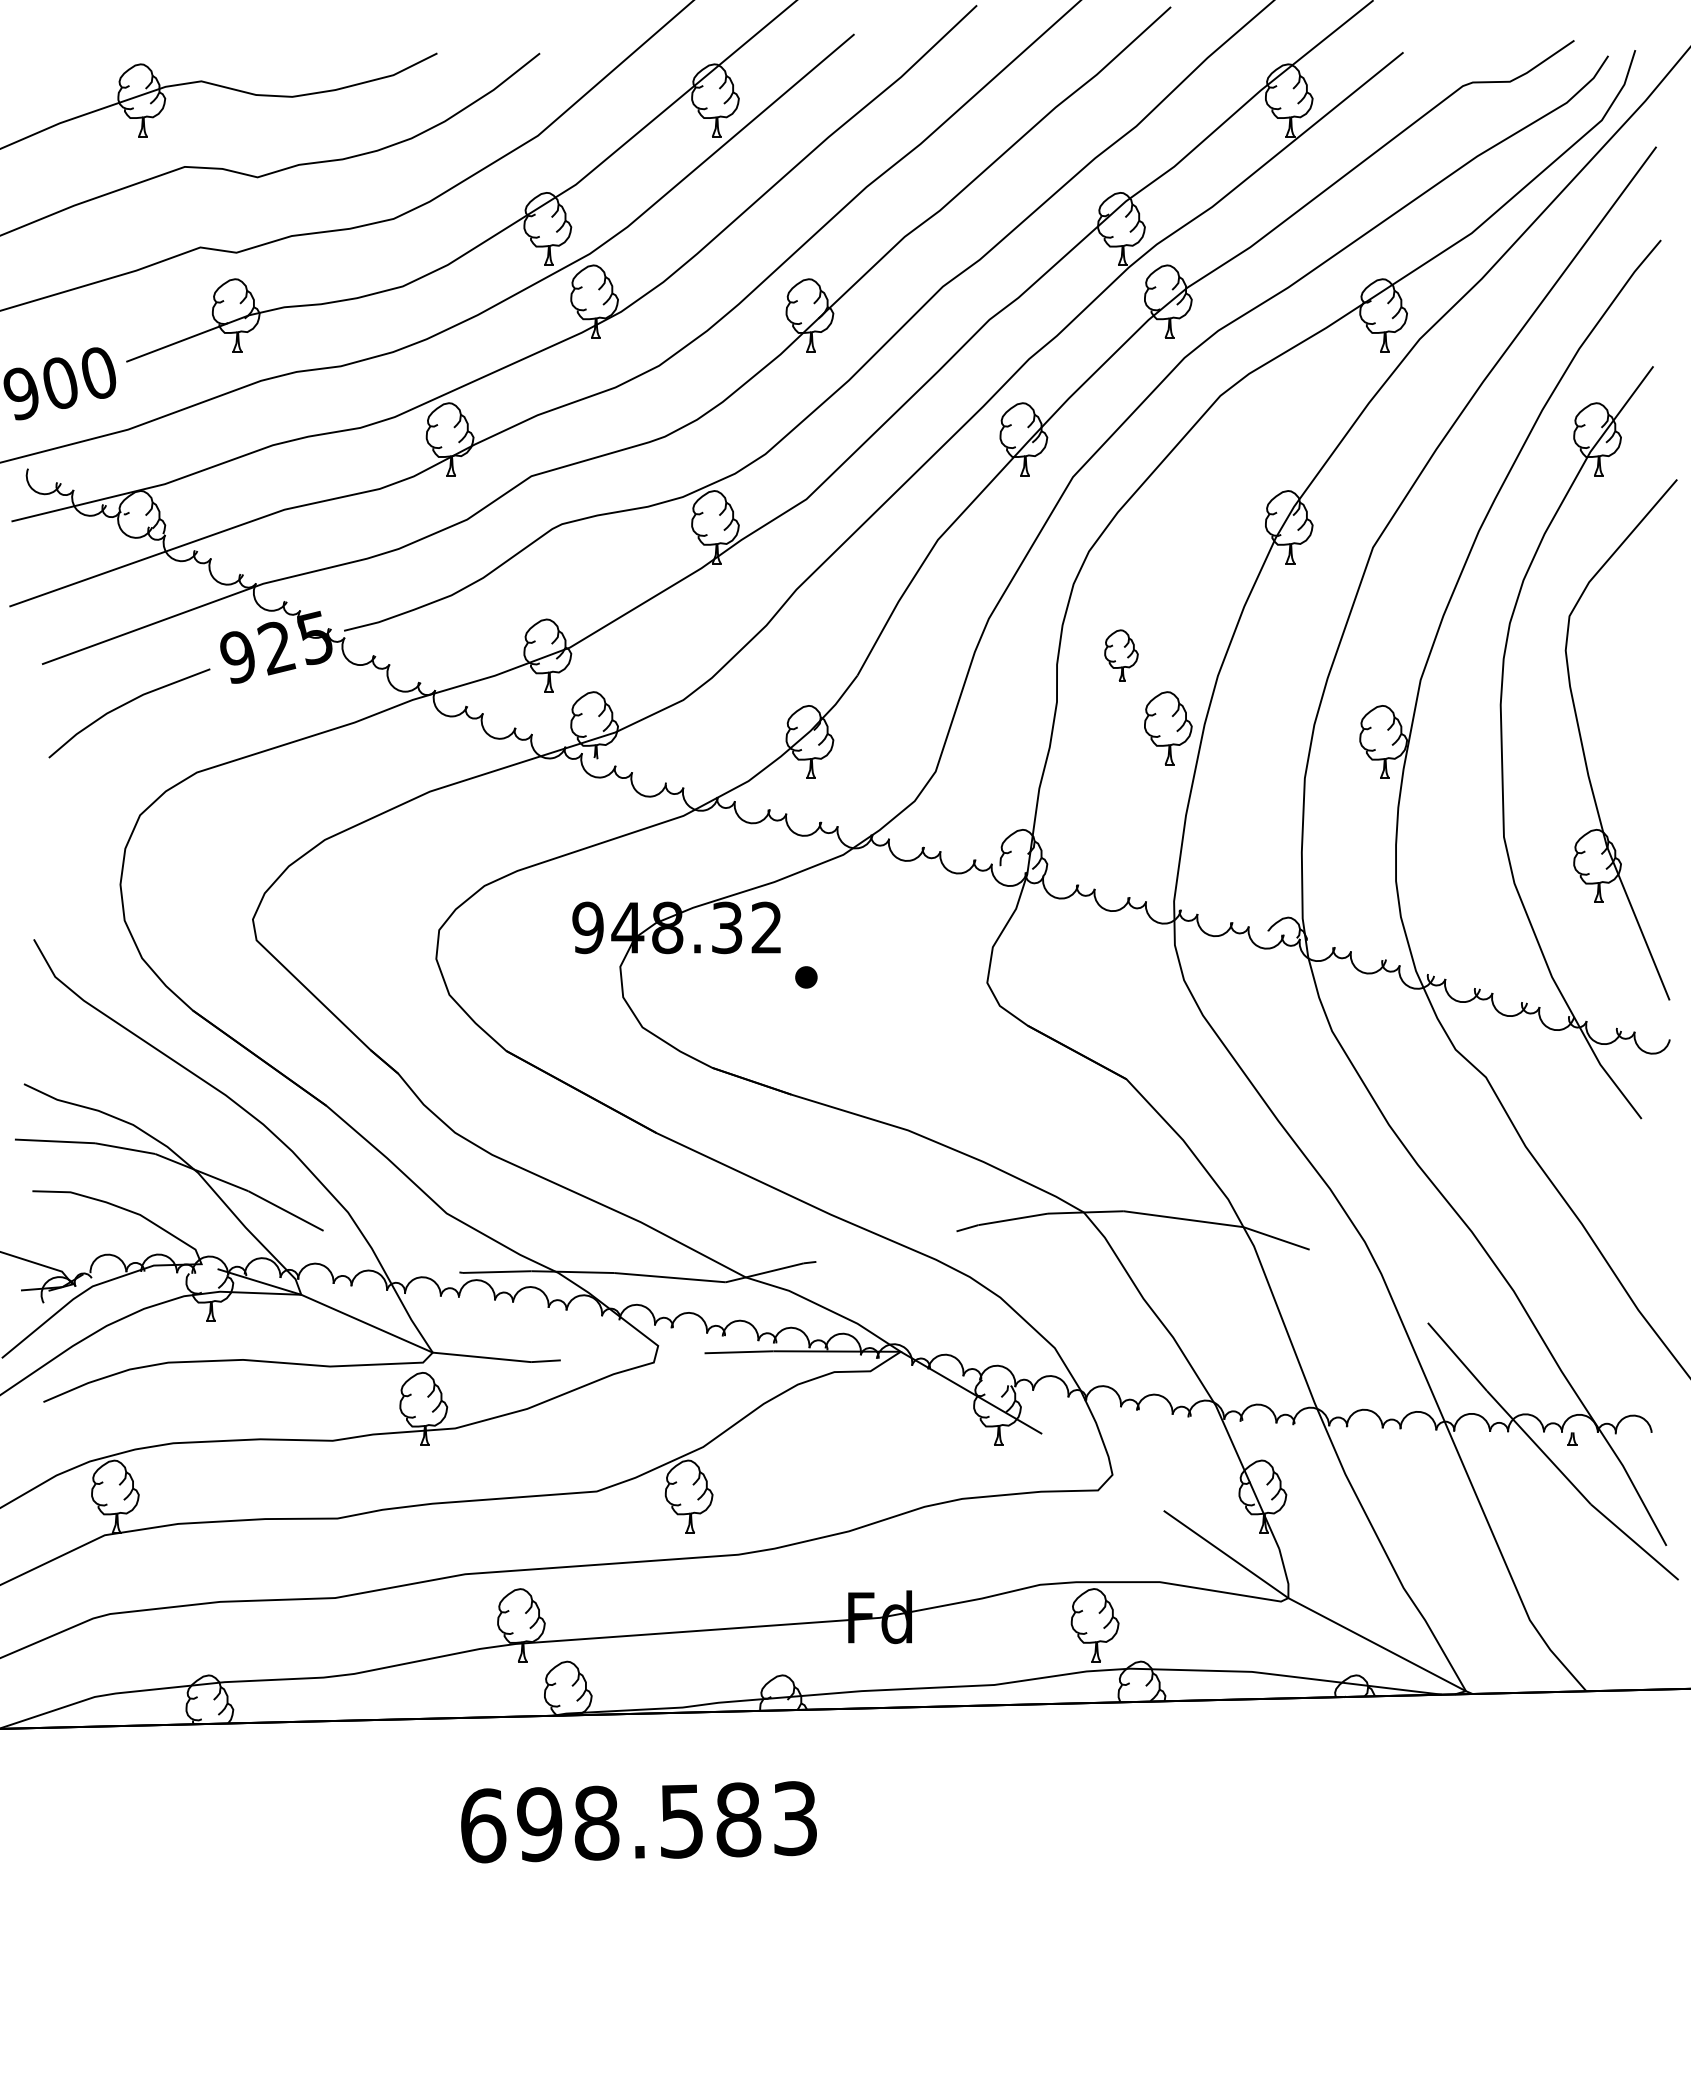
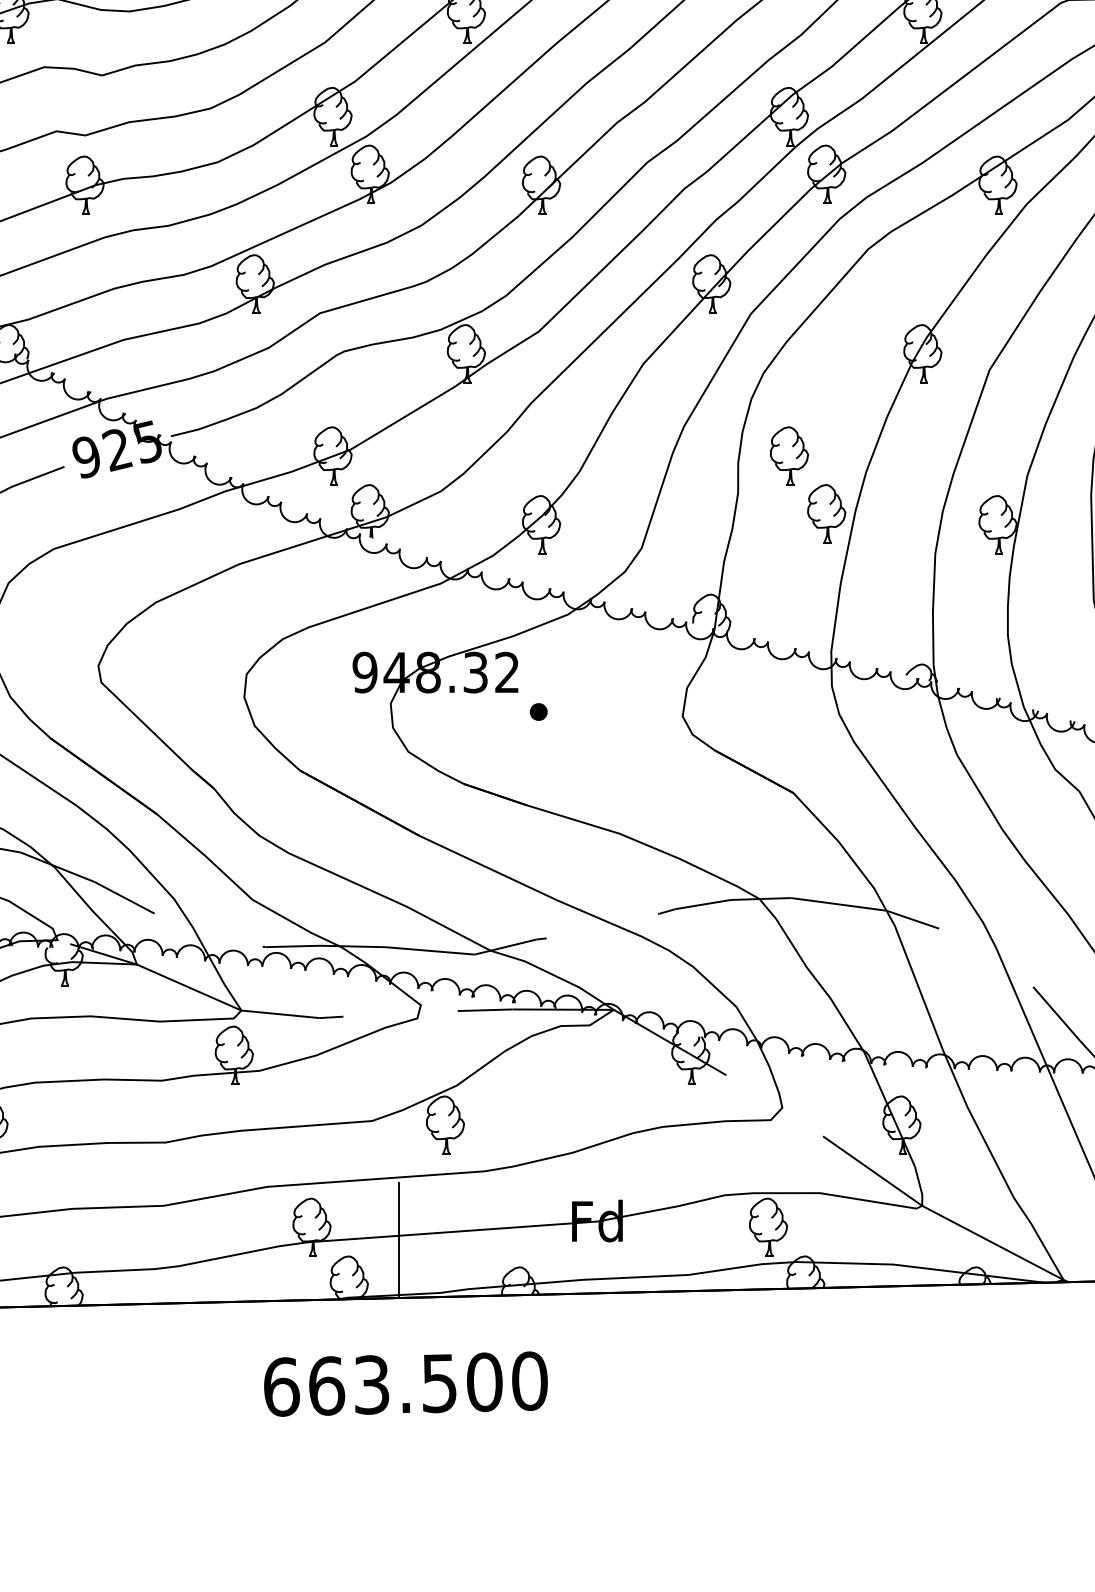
part: (1121, 655) -> (789, 455), size x1.43
line: (630, 1641) -> (398, 1240), added
text: (667, 1821) -> (428, 1383), 698.583 -> 663.500

